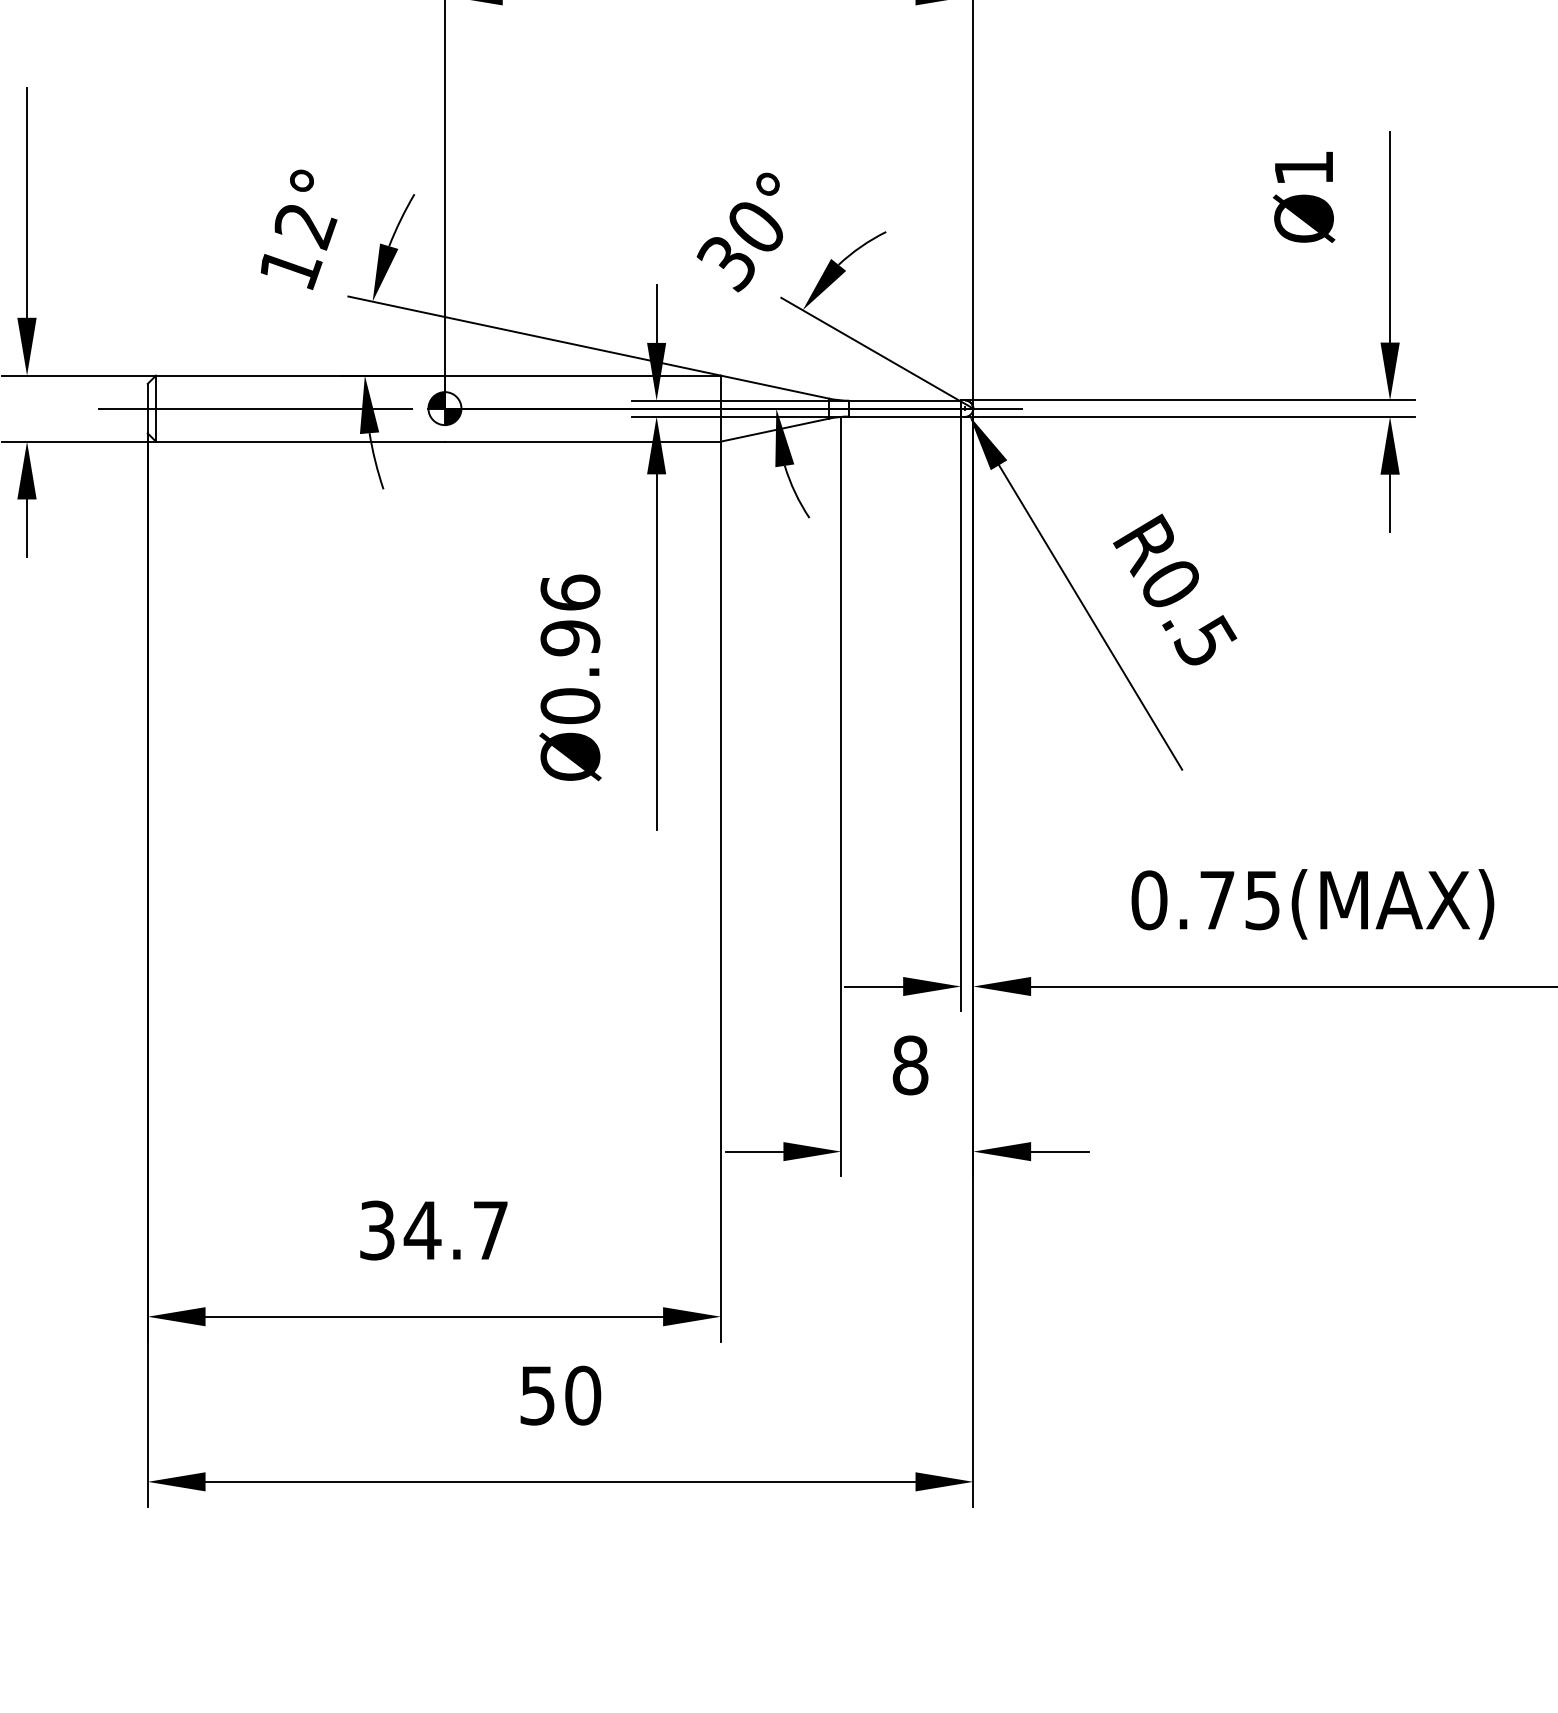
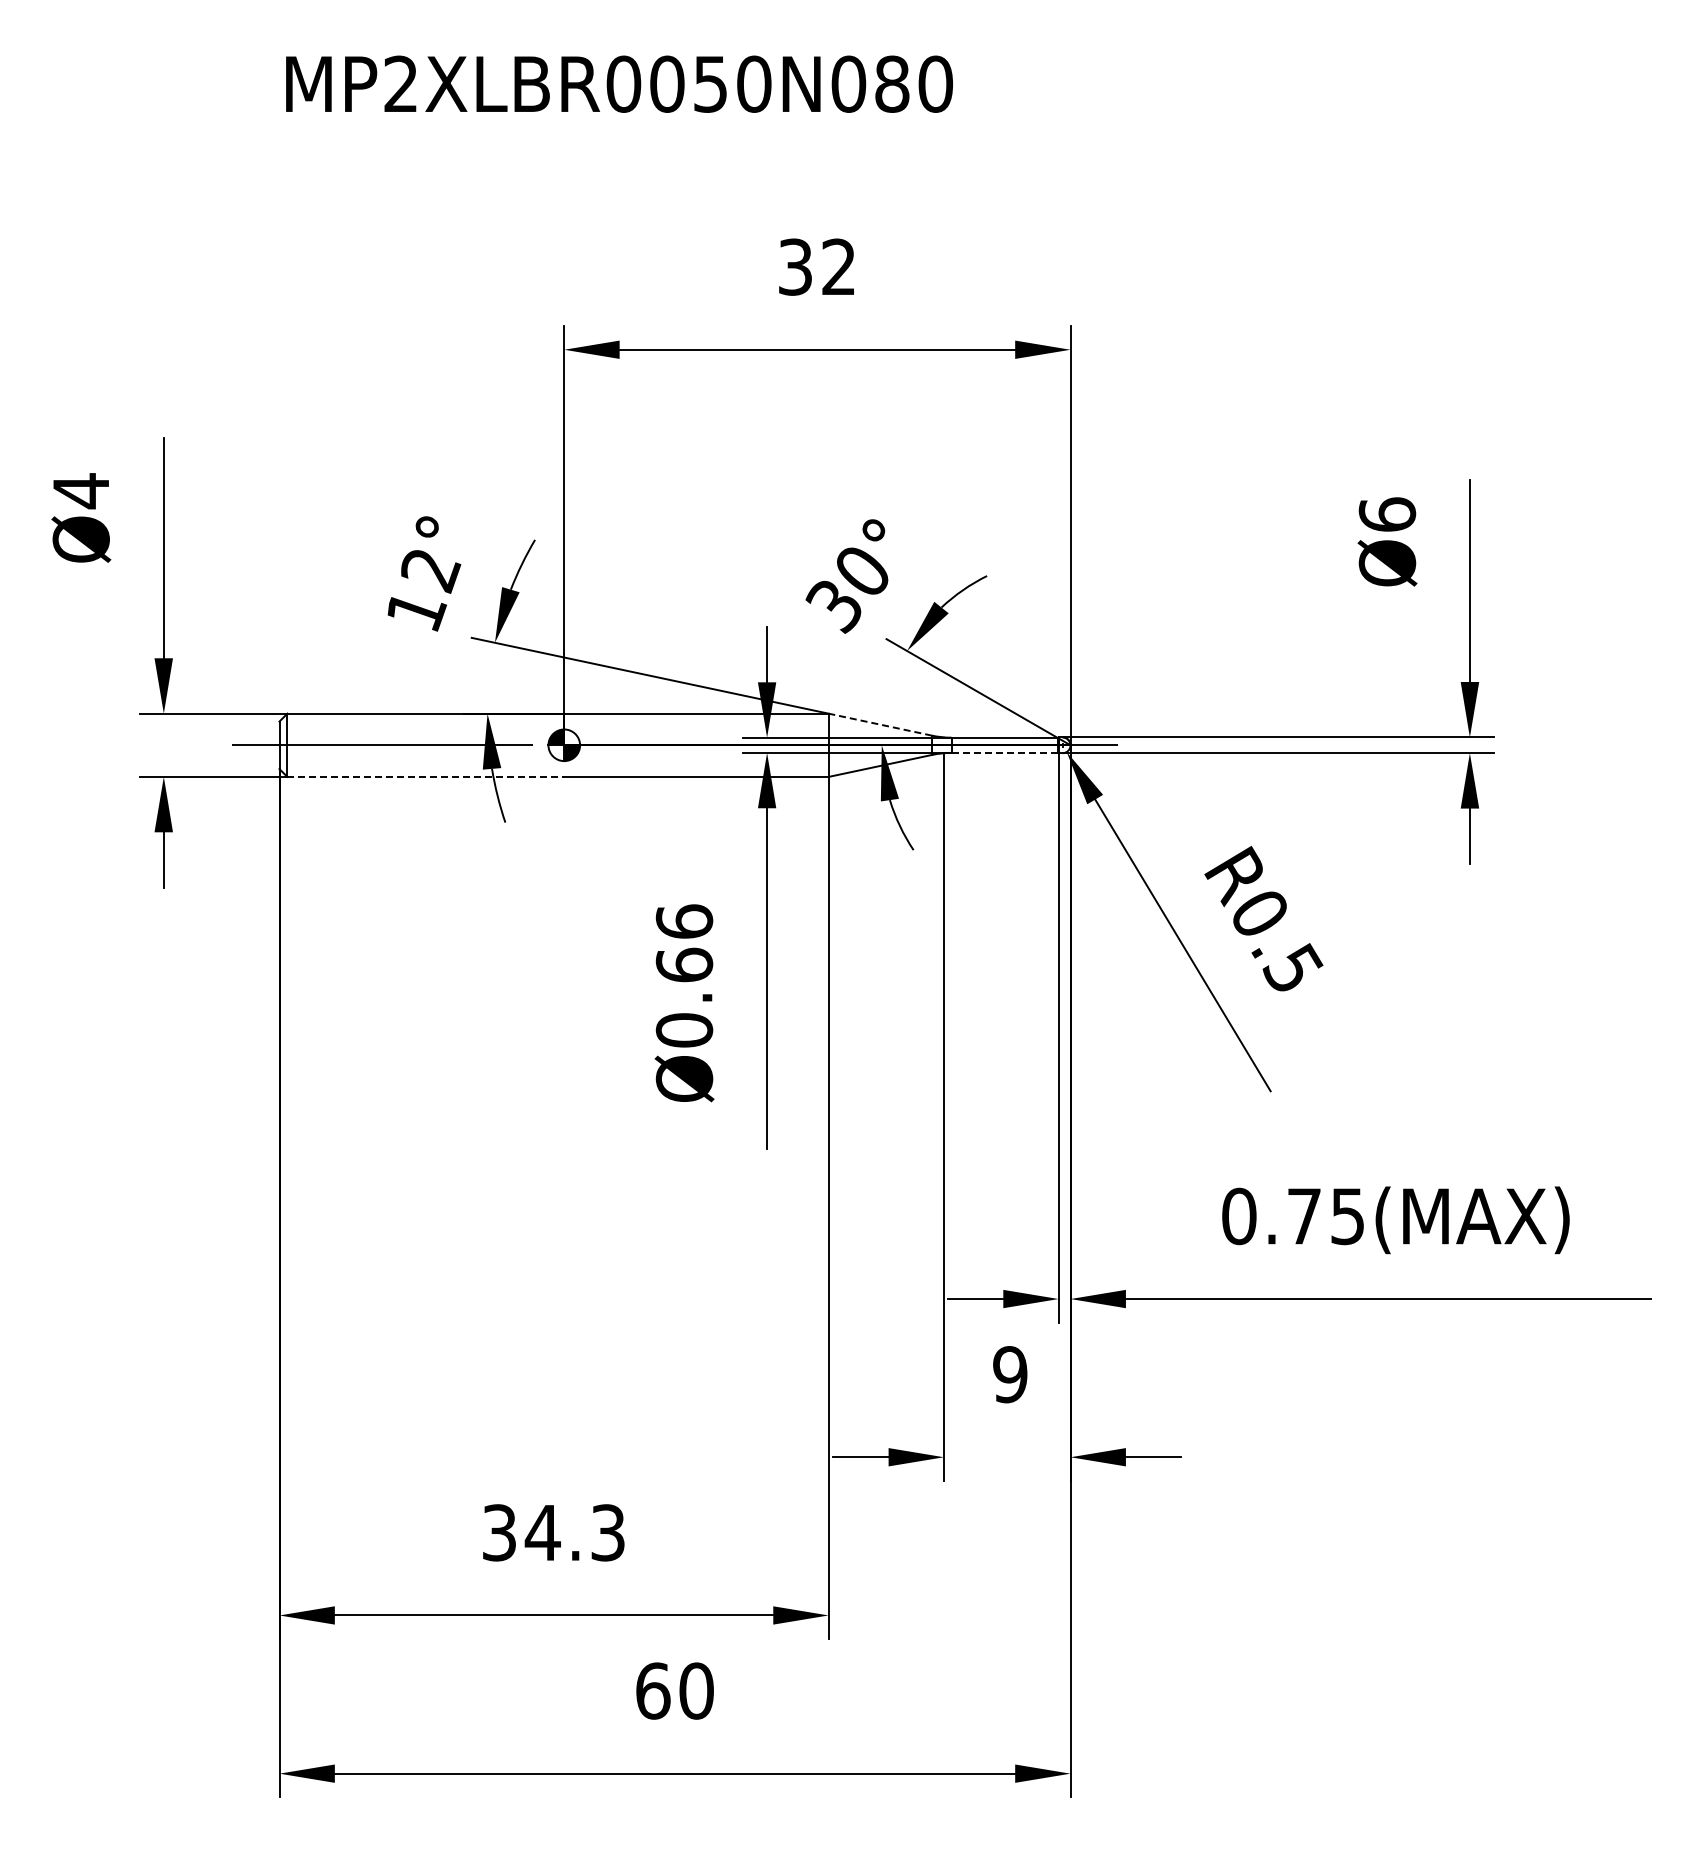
text: (1304, 167) -> (1387, 514), Ø1 -> Ø6
line: (774, 386) -> (880, 724), solid -> dashed
line: (904, 416) -> (1004, 752), solid -> dashed
line: (301, 441) -> (426, 776), solid -> dashed
text: (570, 637) -> (684, 964), Ø0.96 -> Ø0.66
text: (910, 1065) -> (1010, 1374), 8 -> 9
text: (490, 1230) -> (607, 1532), 34.7 -> 34.3
text: (538, 1395) -> (653, 1690), 50 -> 60

